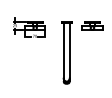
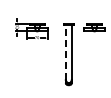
line: (63, 51) -> (65, 52), solid -> dashed

